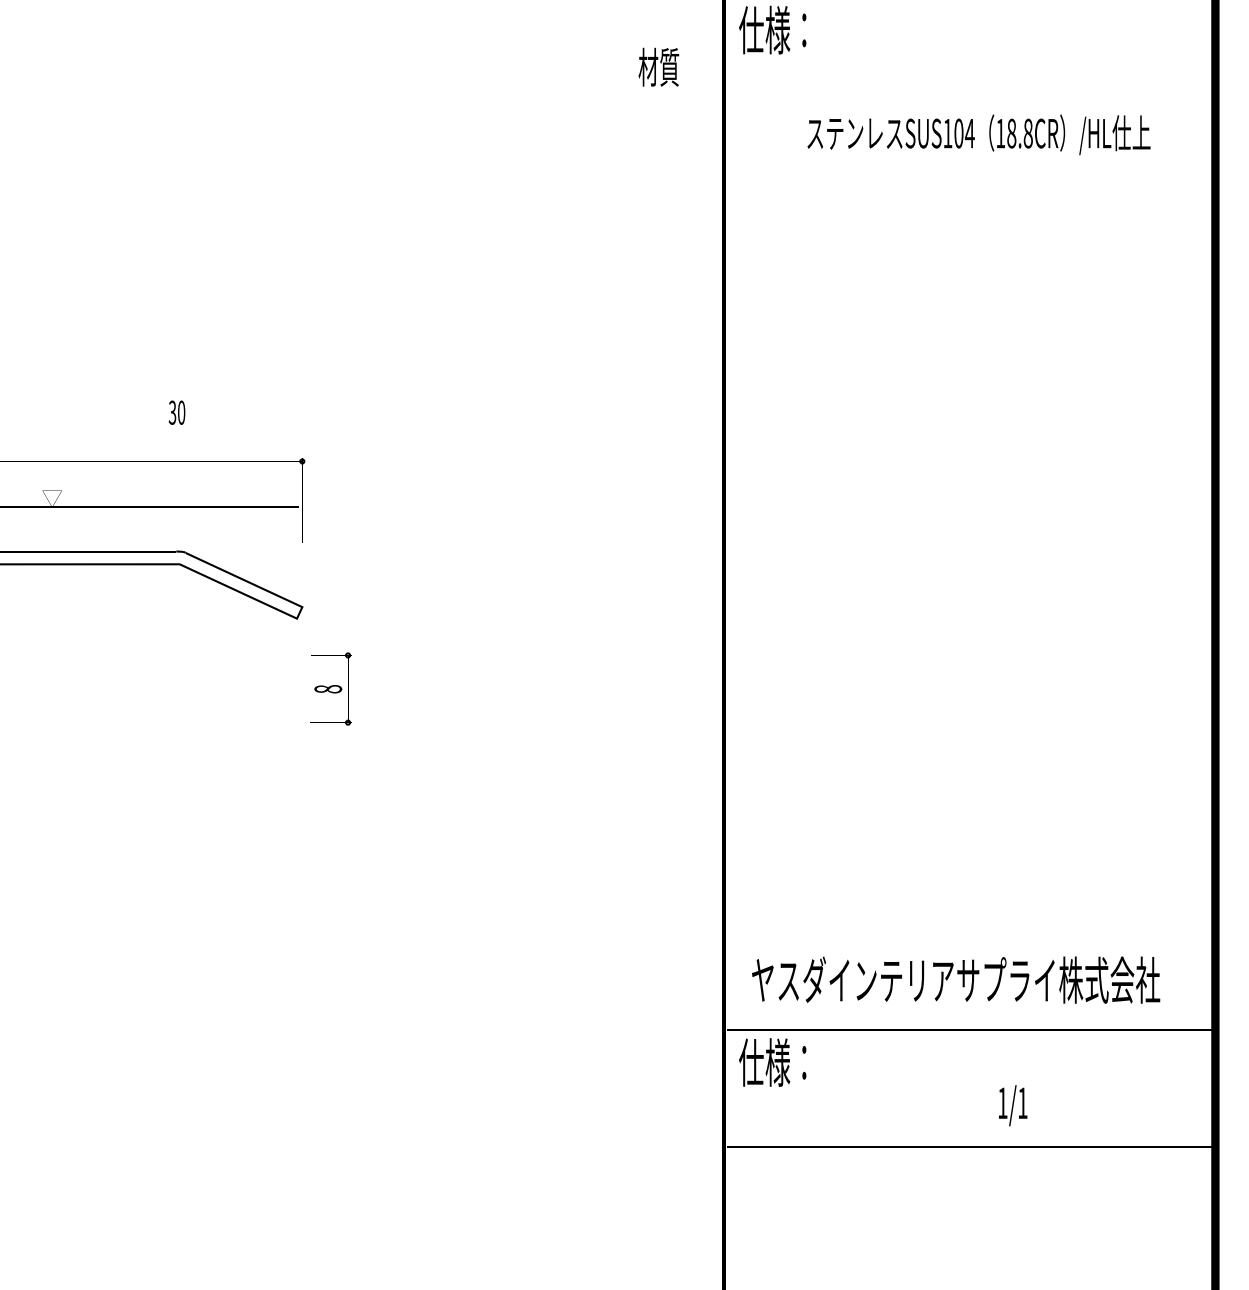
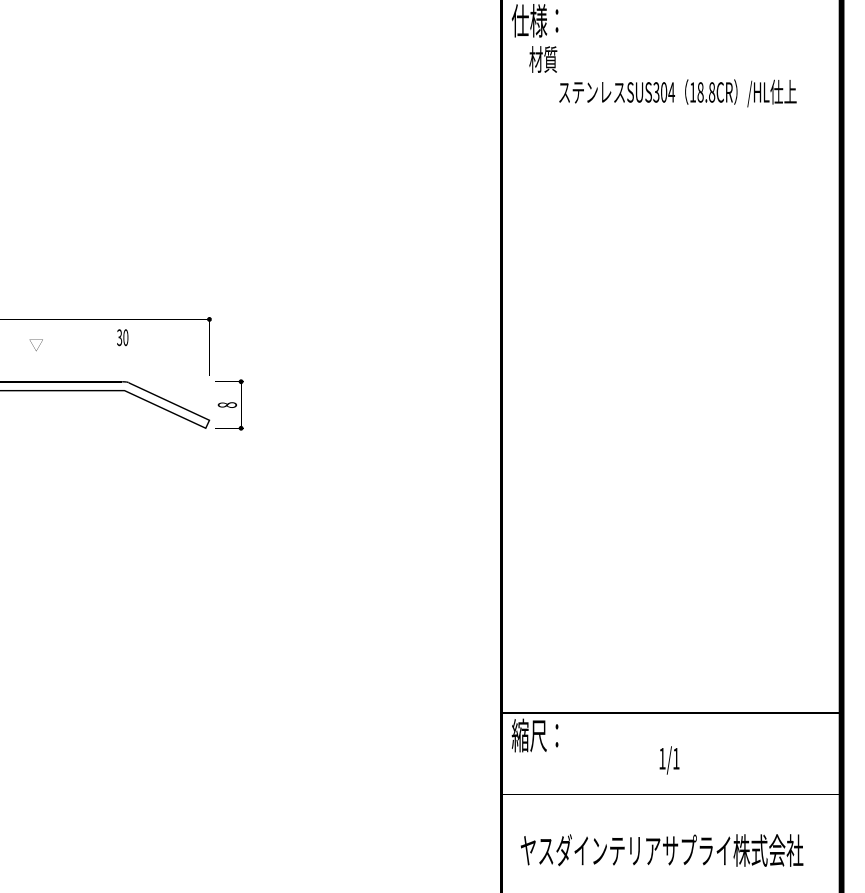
text: (659, 67) -> (543, 59), moved
text: (948, 133) -> (656, 92), SUS104 -> SUS304
text: (176, 412) -> (122, 337), moved
part: (331, 688) -> (229, 404), moved
text: (955, 980) -> (661, 850), moved
text: (764, 1062) -> (529, 735), 仕様： -> 縮尺：
text: (1013, 1105) -> (669, 760), moved

